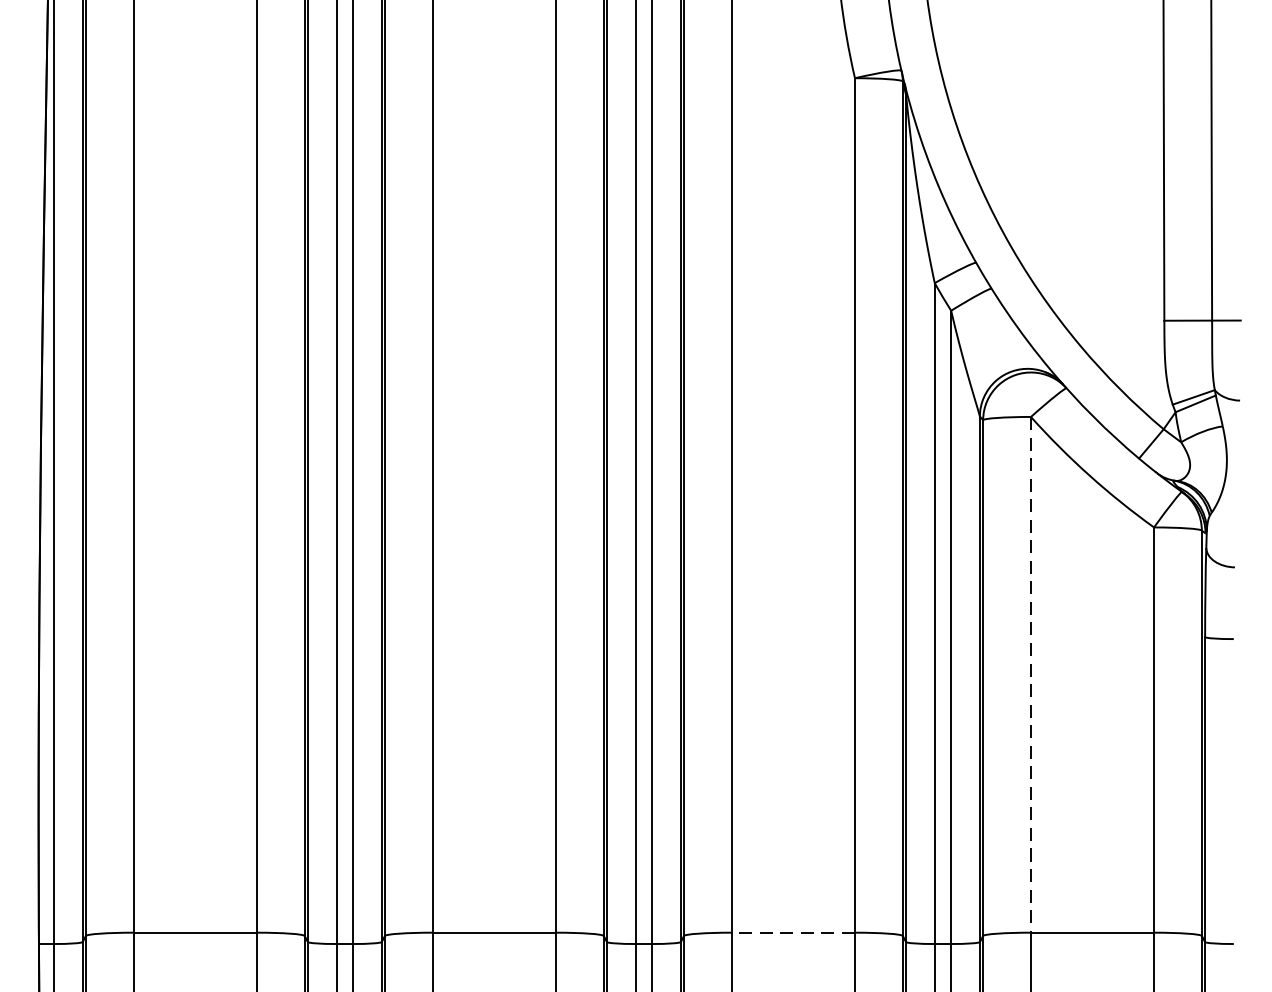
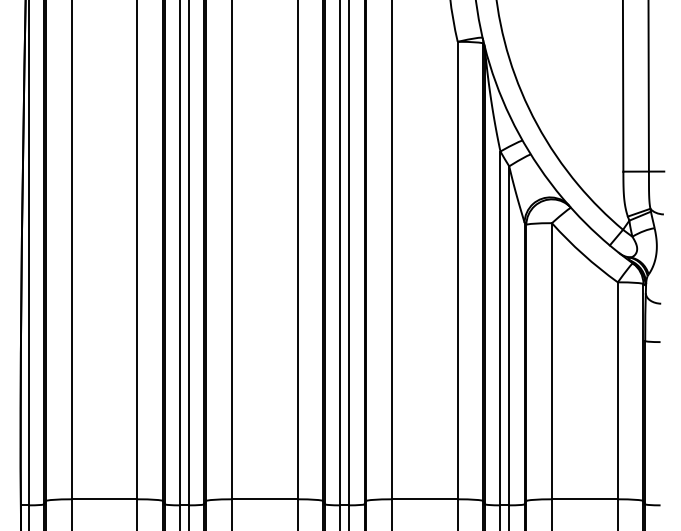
line: (1030, 675) -> (551, 361), dashed -> solid
line: (792, 933) -> (424, 499), dashed -> solid

